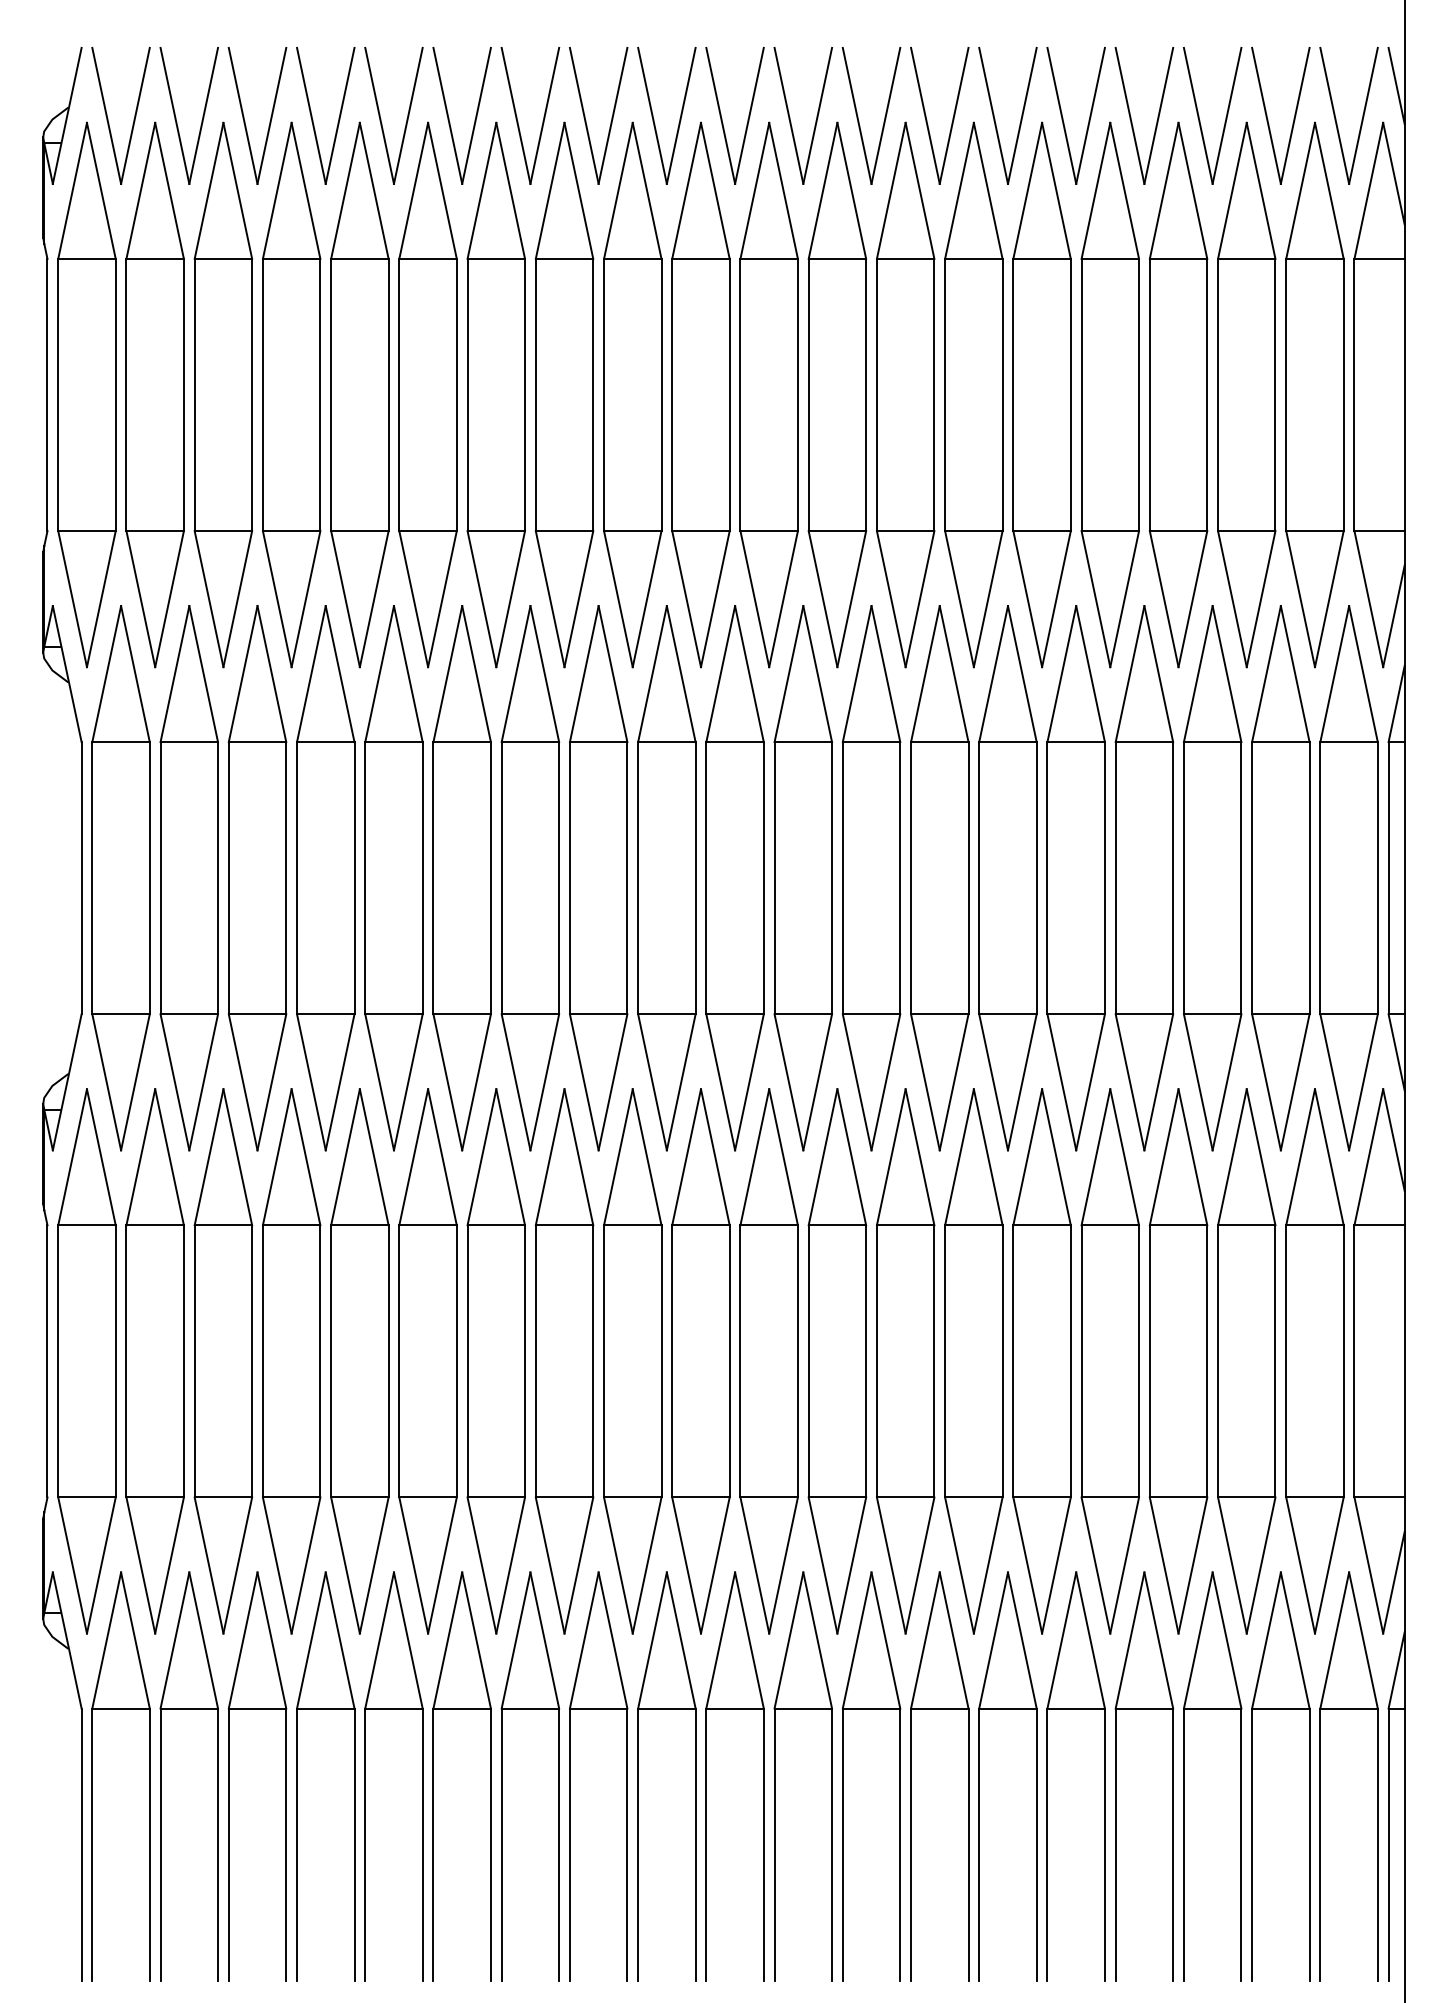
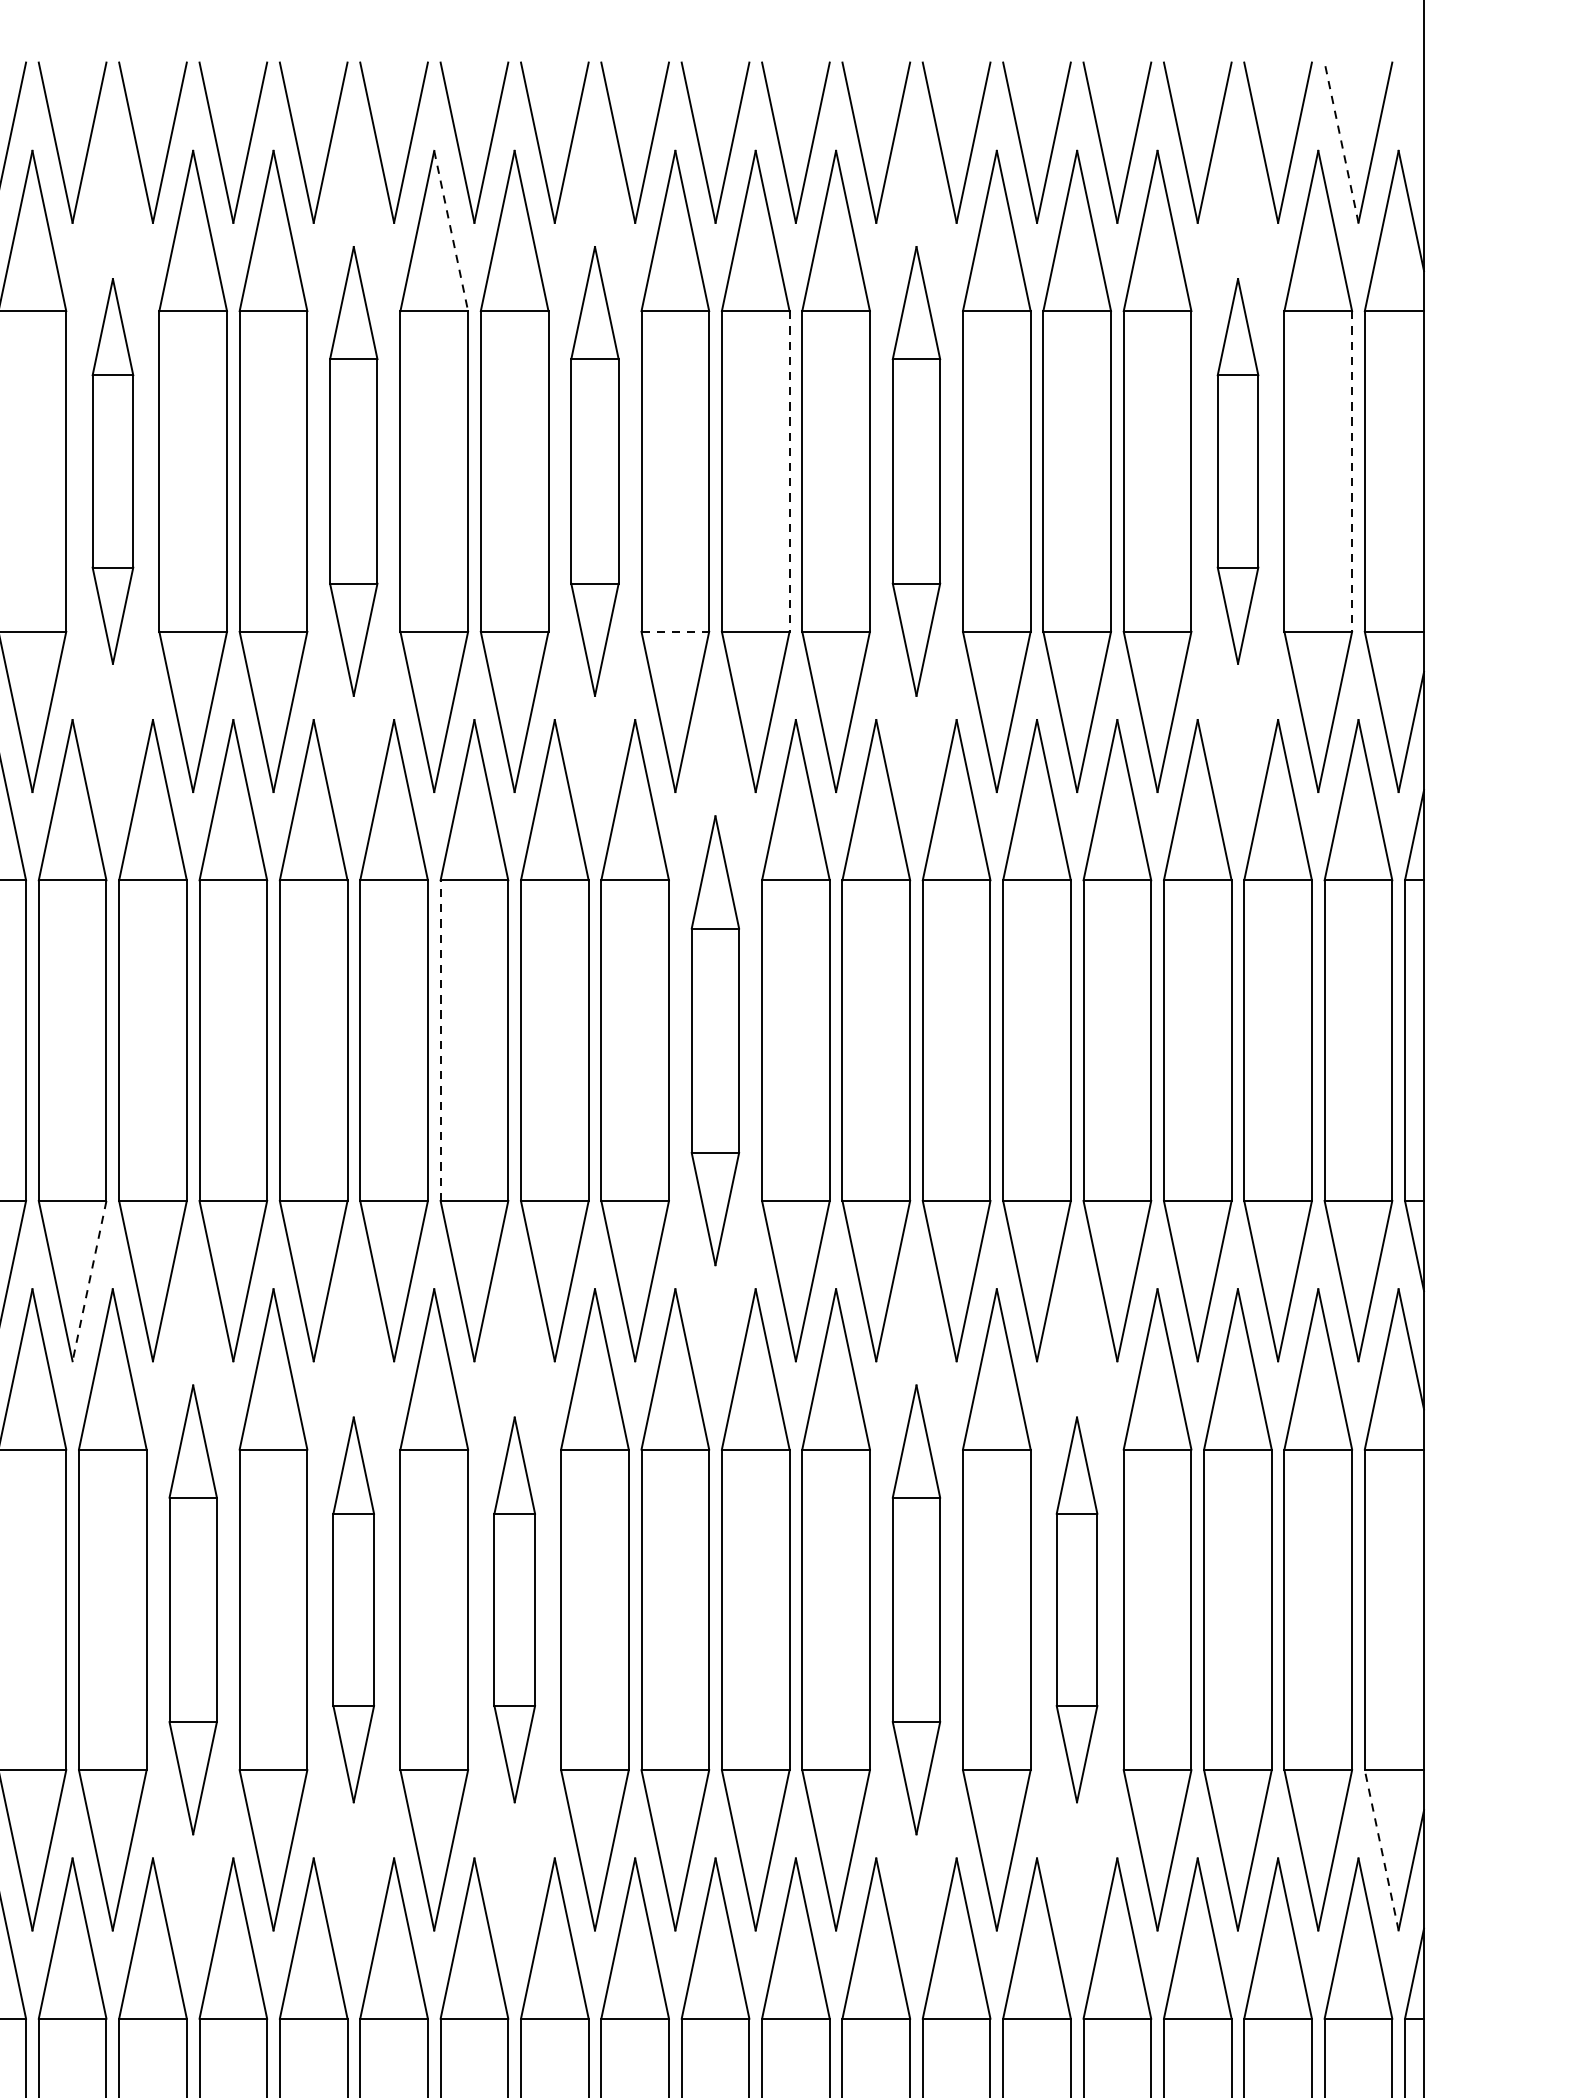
line: (1396, 85) -> (1414, 106), removed
line: (1334, 115) -> (1341, 142), solid -> dashed
line: (578, 190) -> (450, 230), solid -> dashed
part: (291, 394) -> (112, 470), size x0.6
part: (495, 394) -> (352, 470), size x0.7
part: (700, 394) -> (594, 470), size x0.7
part: (973, 394) -> (916, 470), size x0.7
part: (1246, 394) -> (1237, 470), size x0.6
line: (866, 395) -> (789, 472), solid -> dashed
line: (1343, 395) -> (1351, 472), solid -> dashed
line: (769, 531) -> (675, 632), solid -> dashed
line: (569, 877) -> (440, 1039), solid -> dashed
part: (802, 878) -> (714, 1041), size x0.7
line: (271, 1082) -> (89, 1281), solid -> dashed
part: (359, 1361) -> (192, 1609), size x0.7
part: (495, 1361) -> (352, 1609), size x0.6
part: (632, 1361) -> (514, 1609), size x0.6
part: (973, 1361) -> (916, 1609), size x0.7
part: (1109, 1361) -> (1076, 1609), size x0.6
line: (1368, 1565) -> (1381, 1850), solid -> dashed

